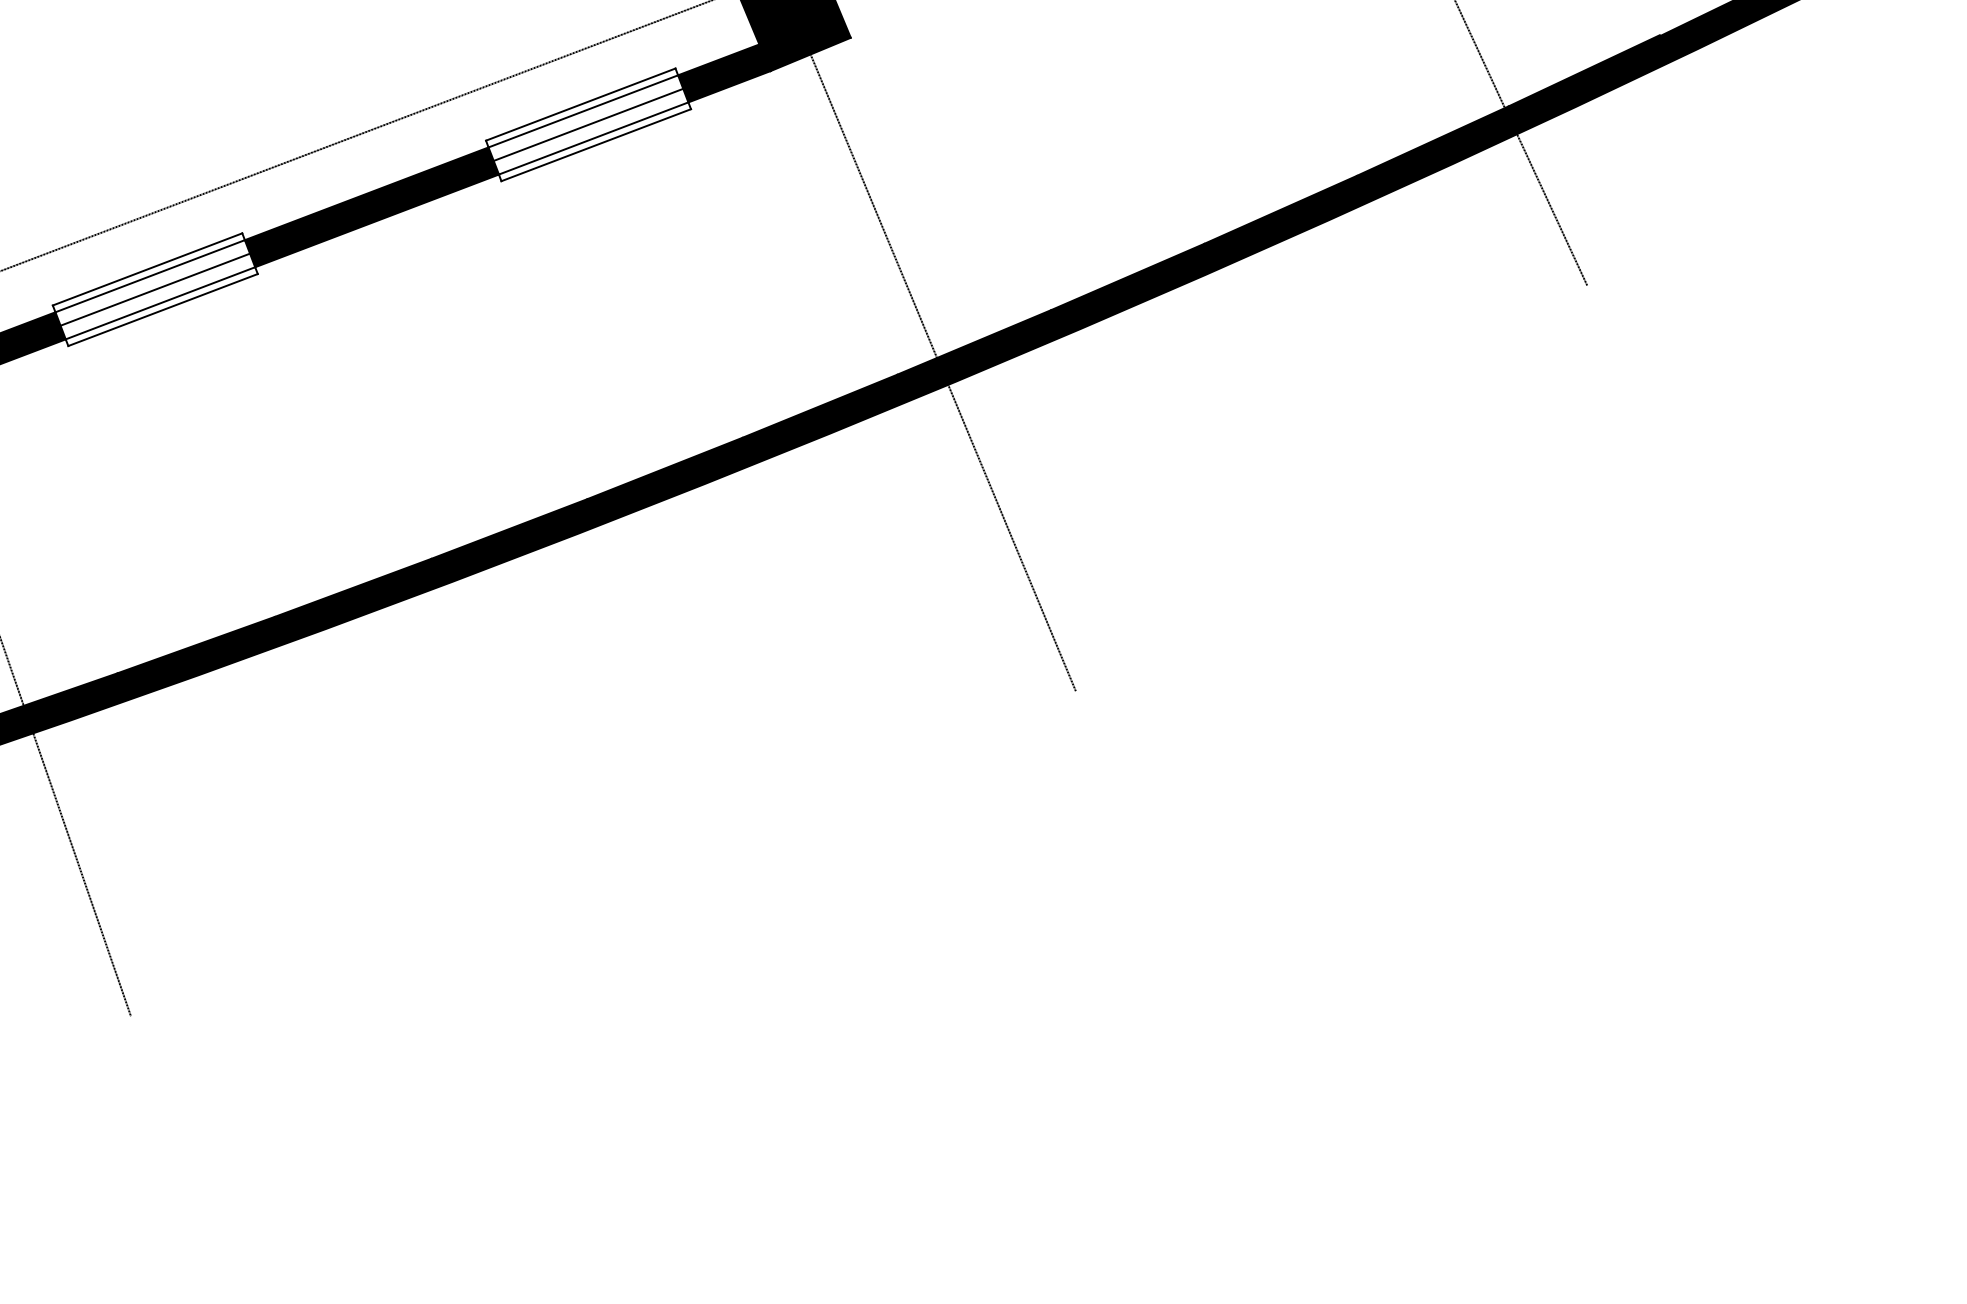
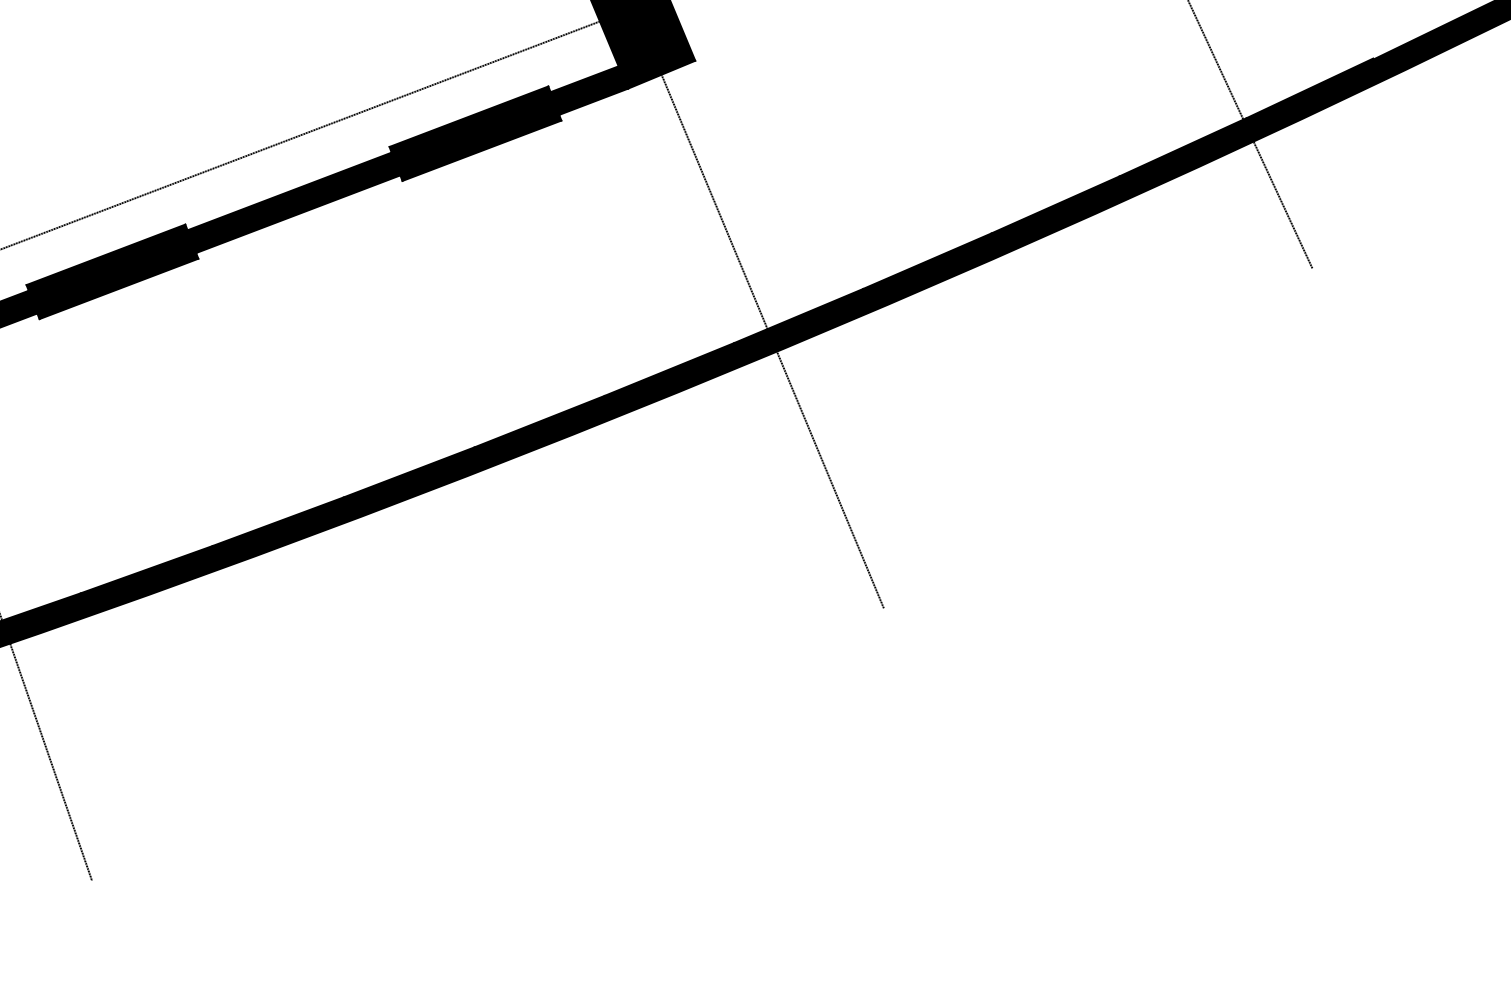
fill: (588, 124) -> (475, 133), added
fill: (154, 289) -> (111, 271), added

